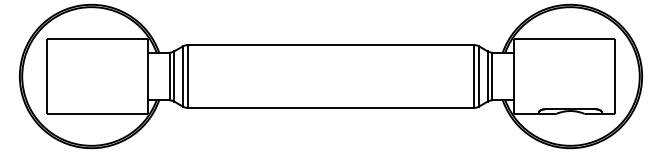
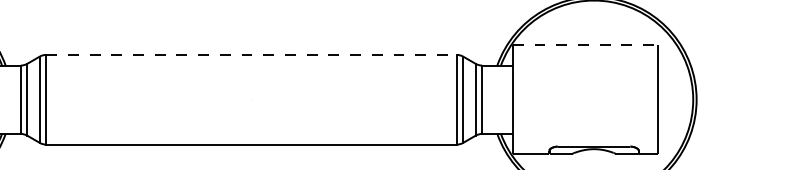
line: (564, 38) -> (585, 45), solid -> dashed
line: (331, 45) -> (252, 55), solid -> dashed

